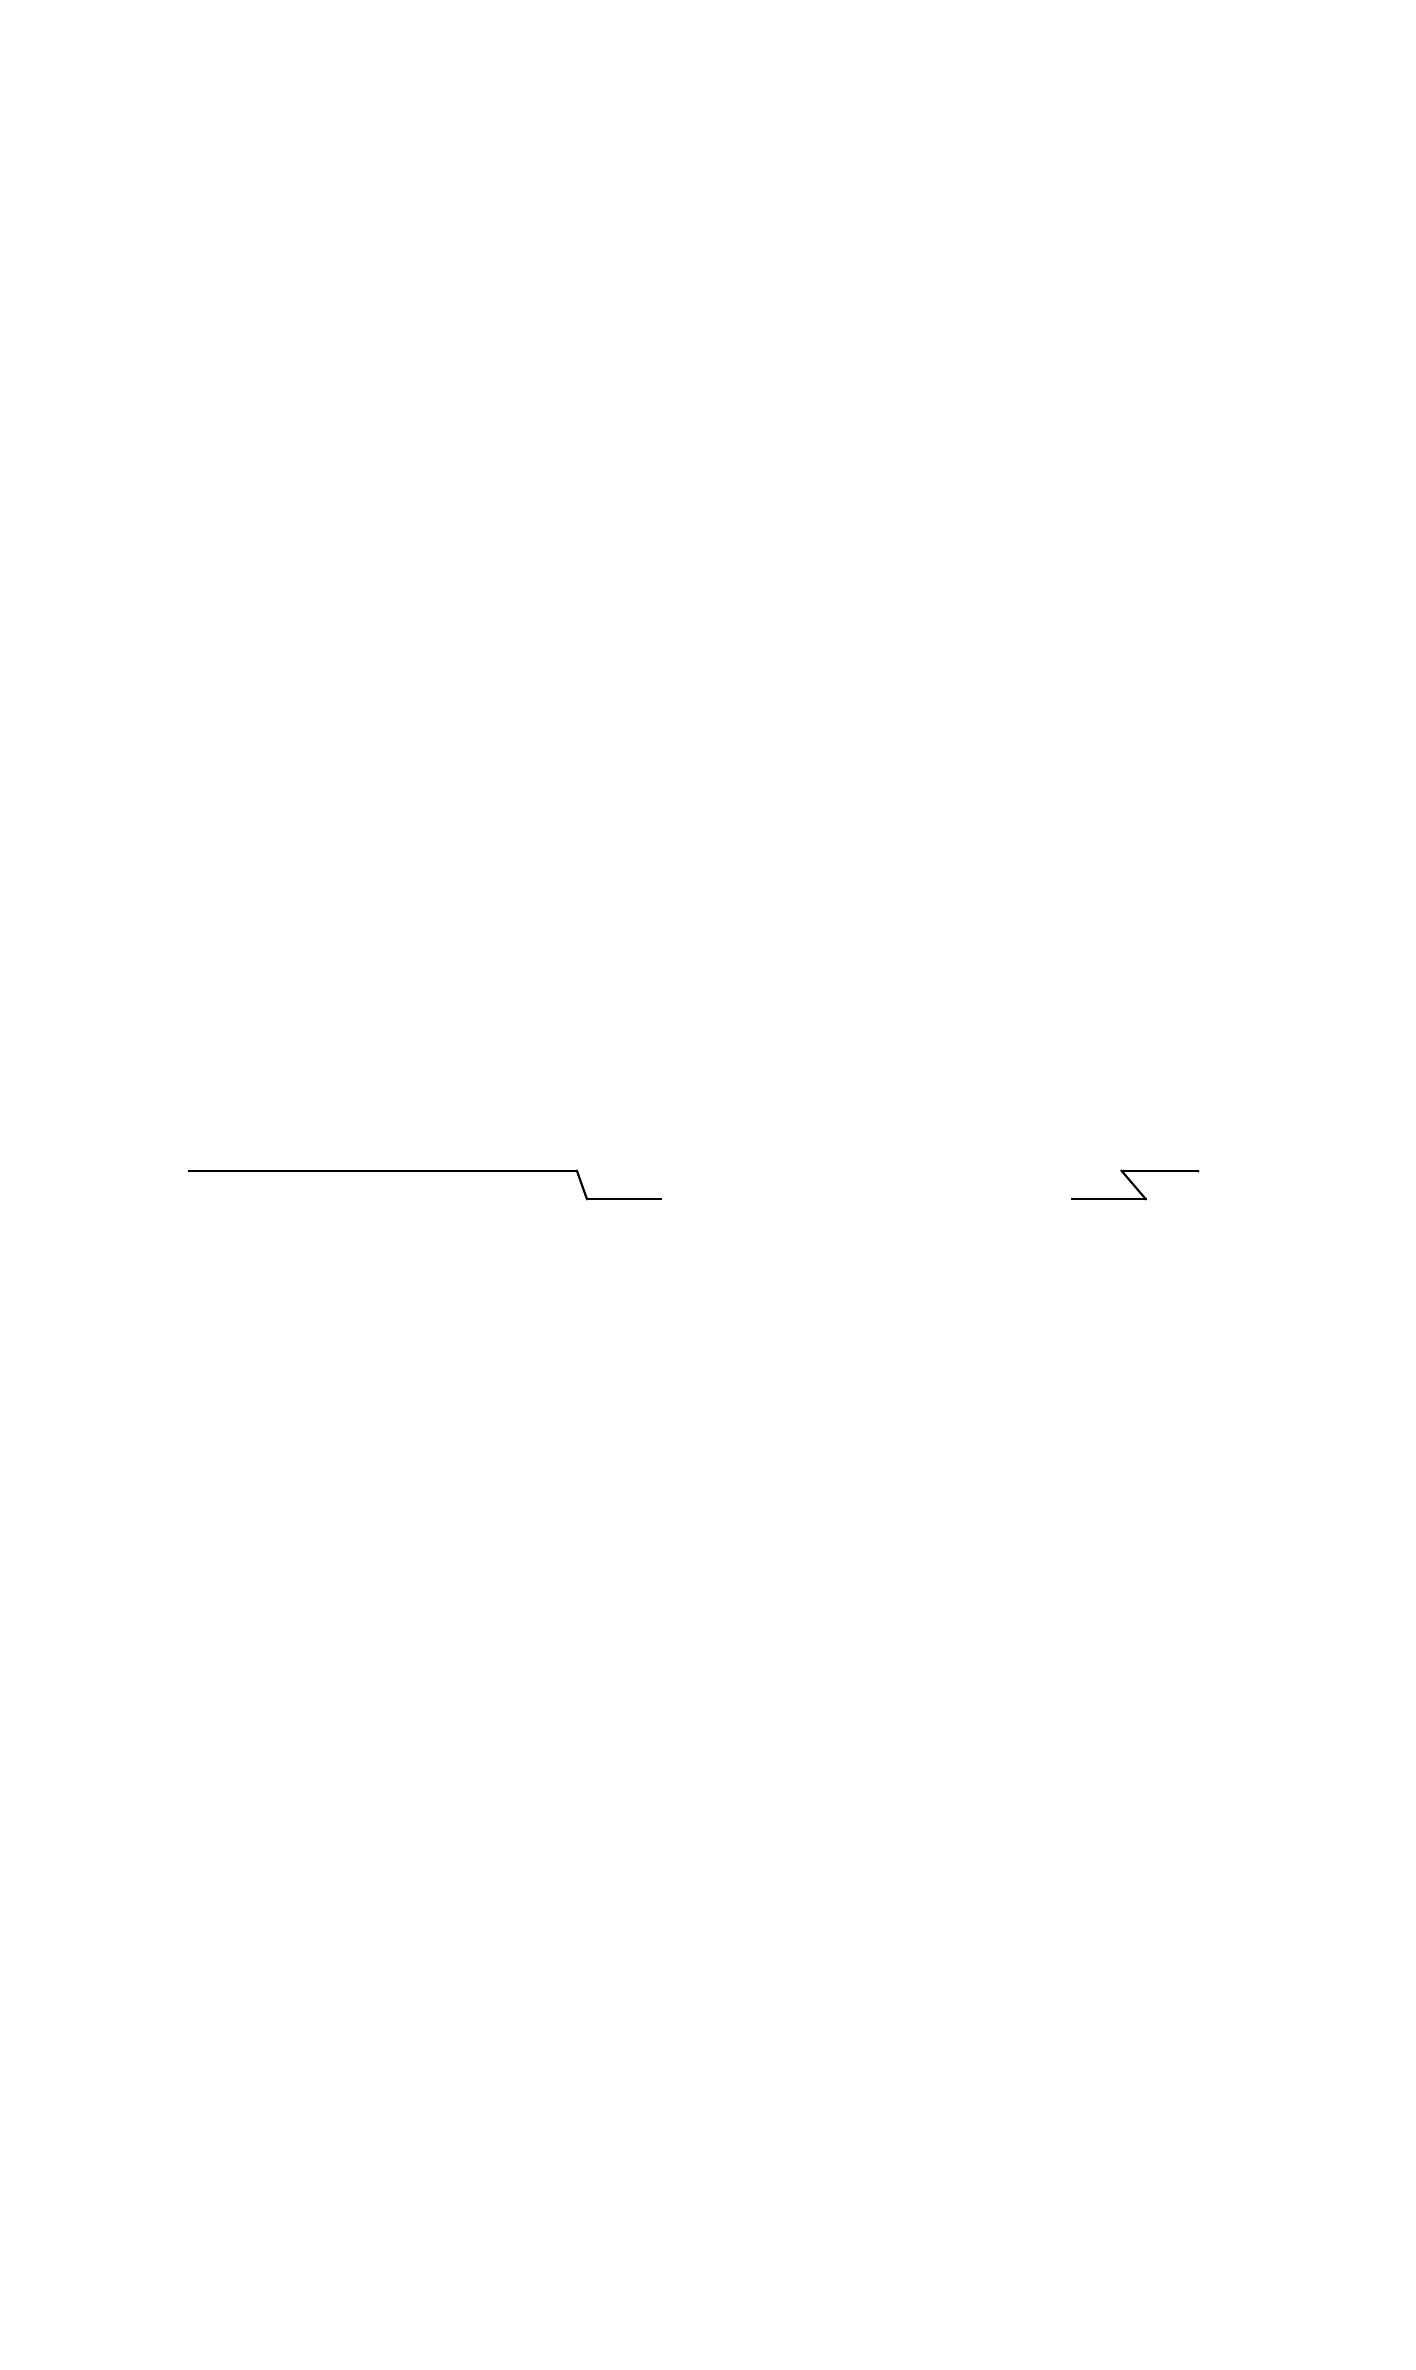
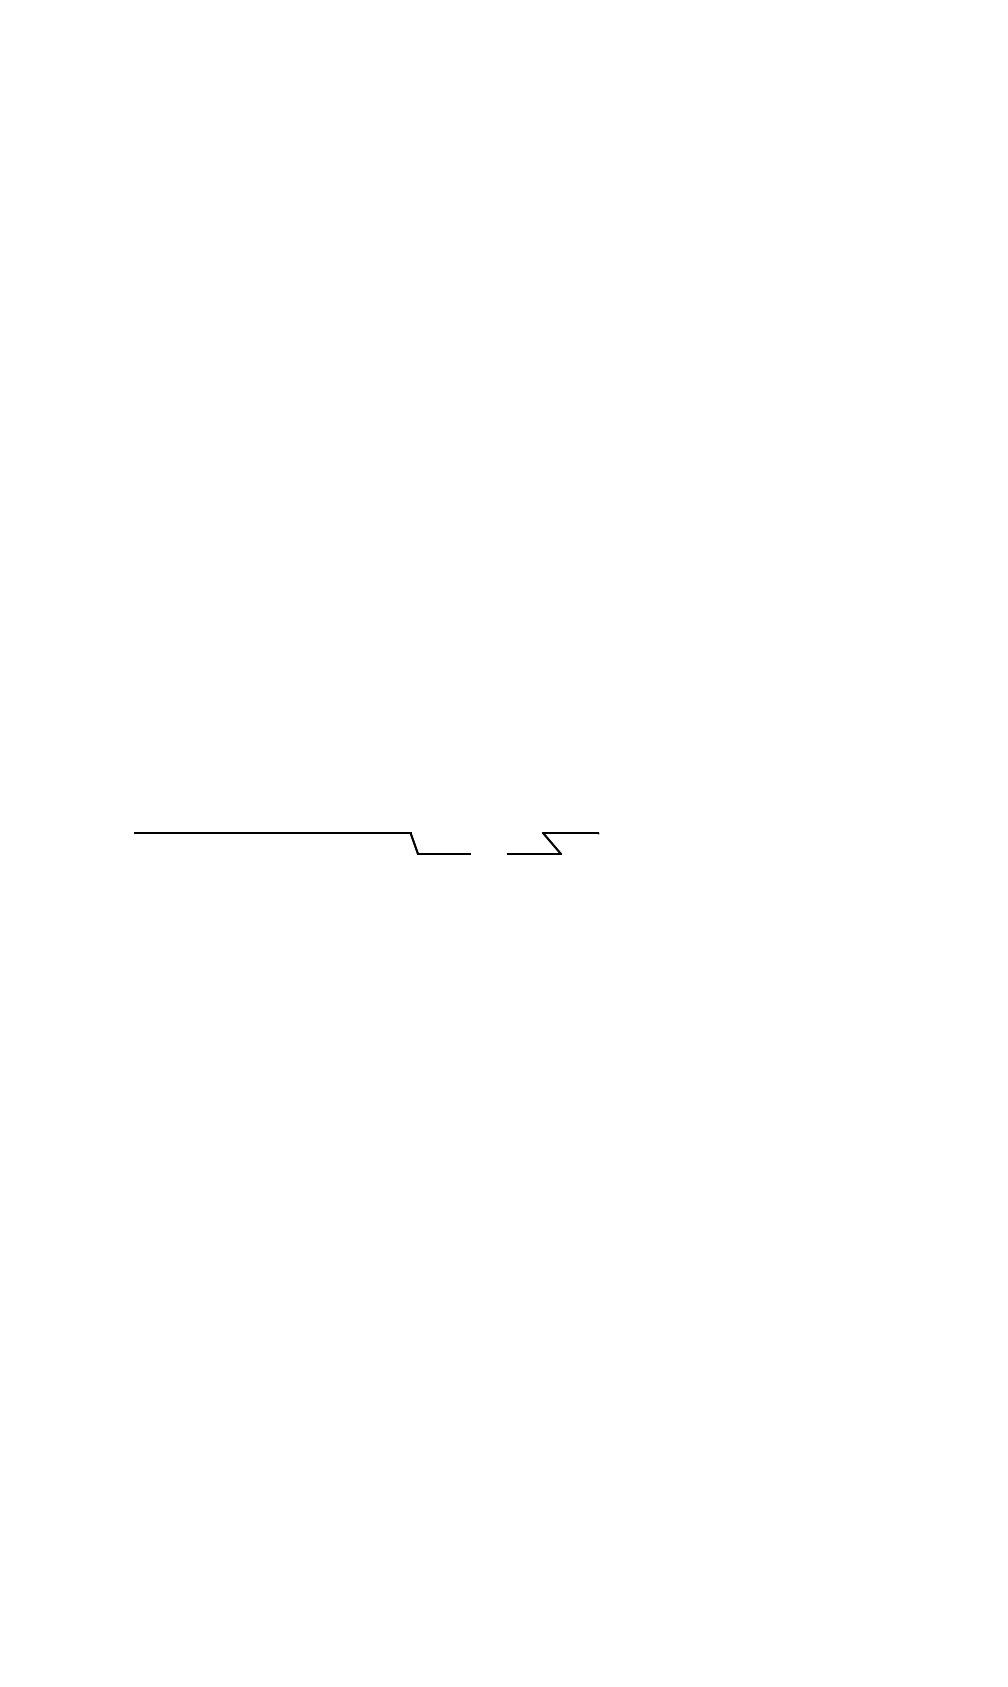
part: (1135, 1185) -> (553, 843), moved

